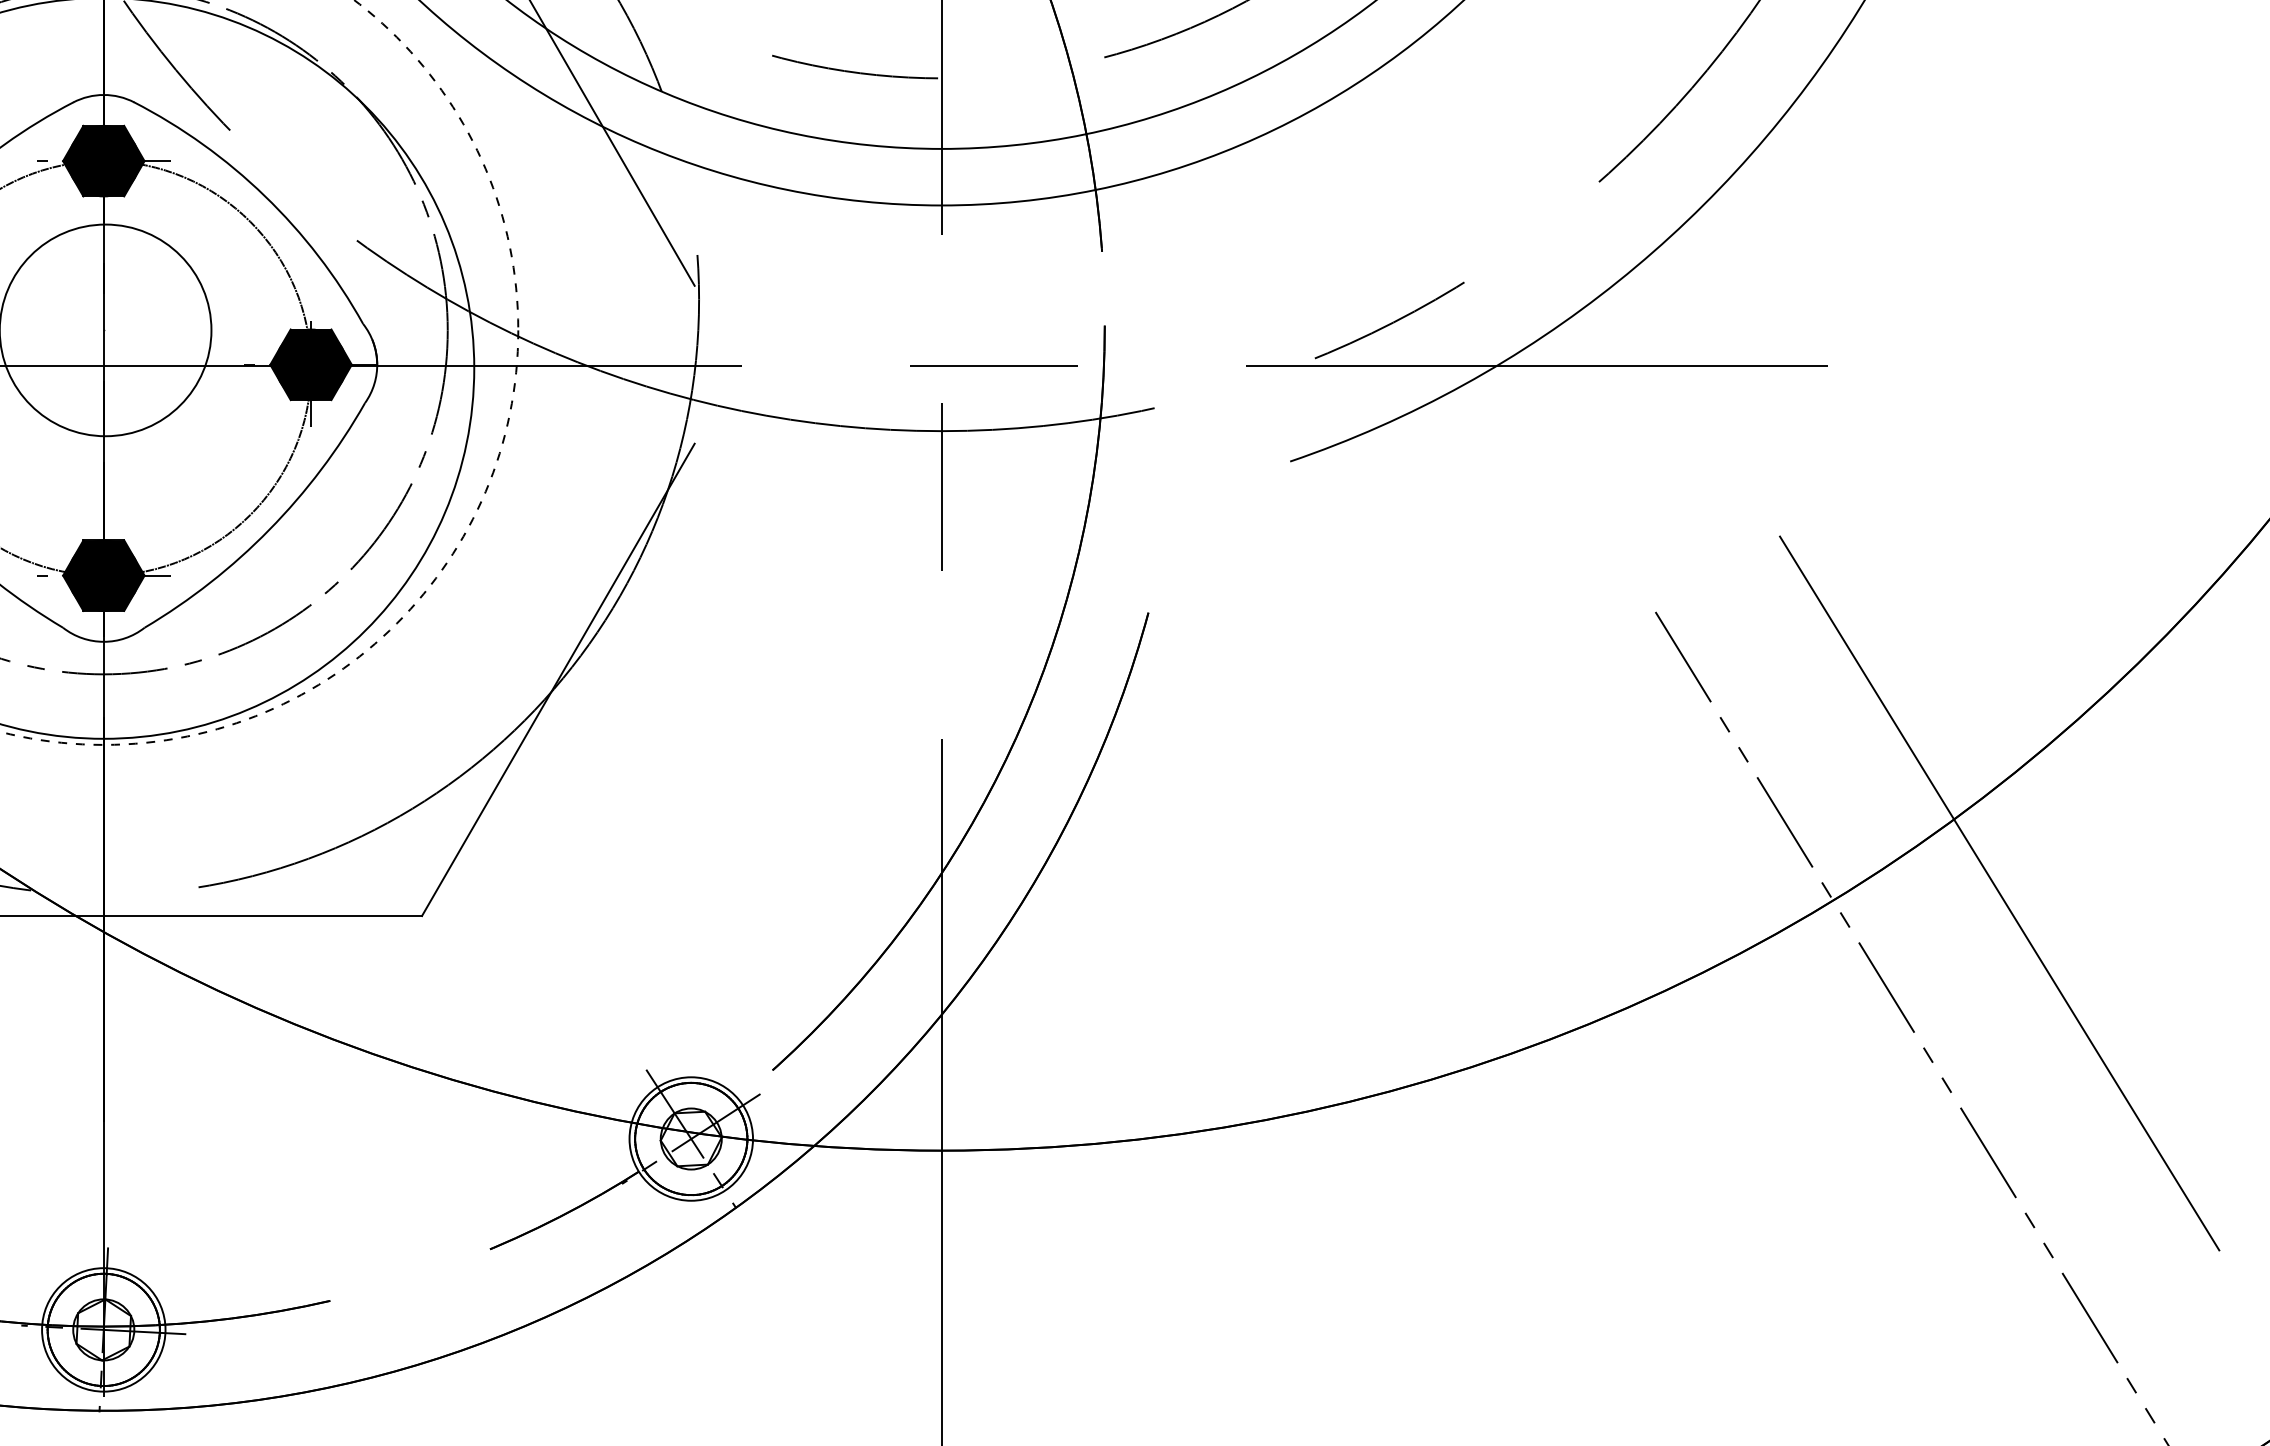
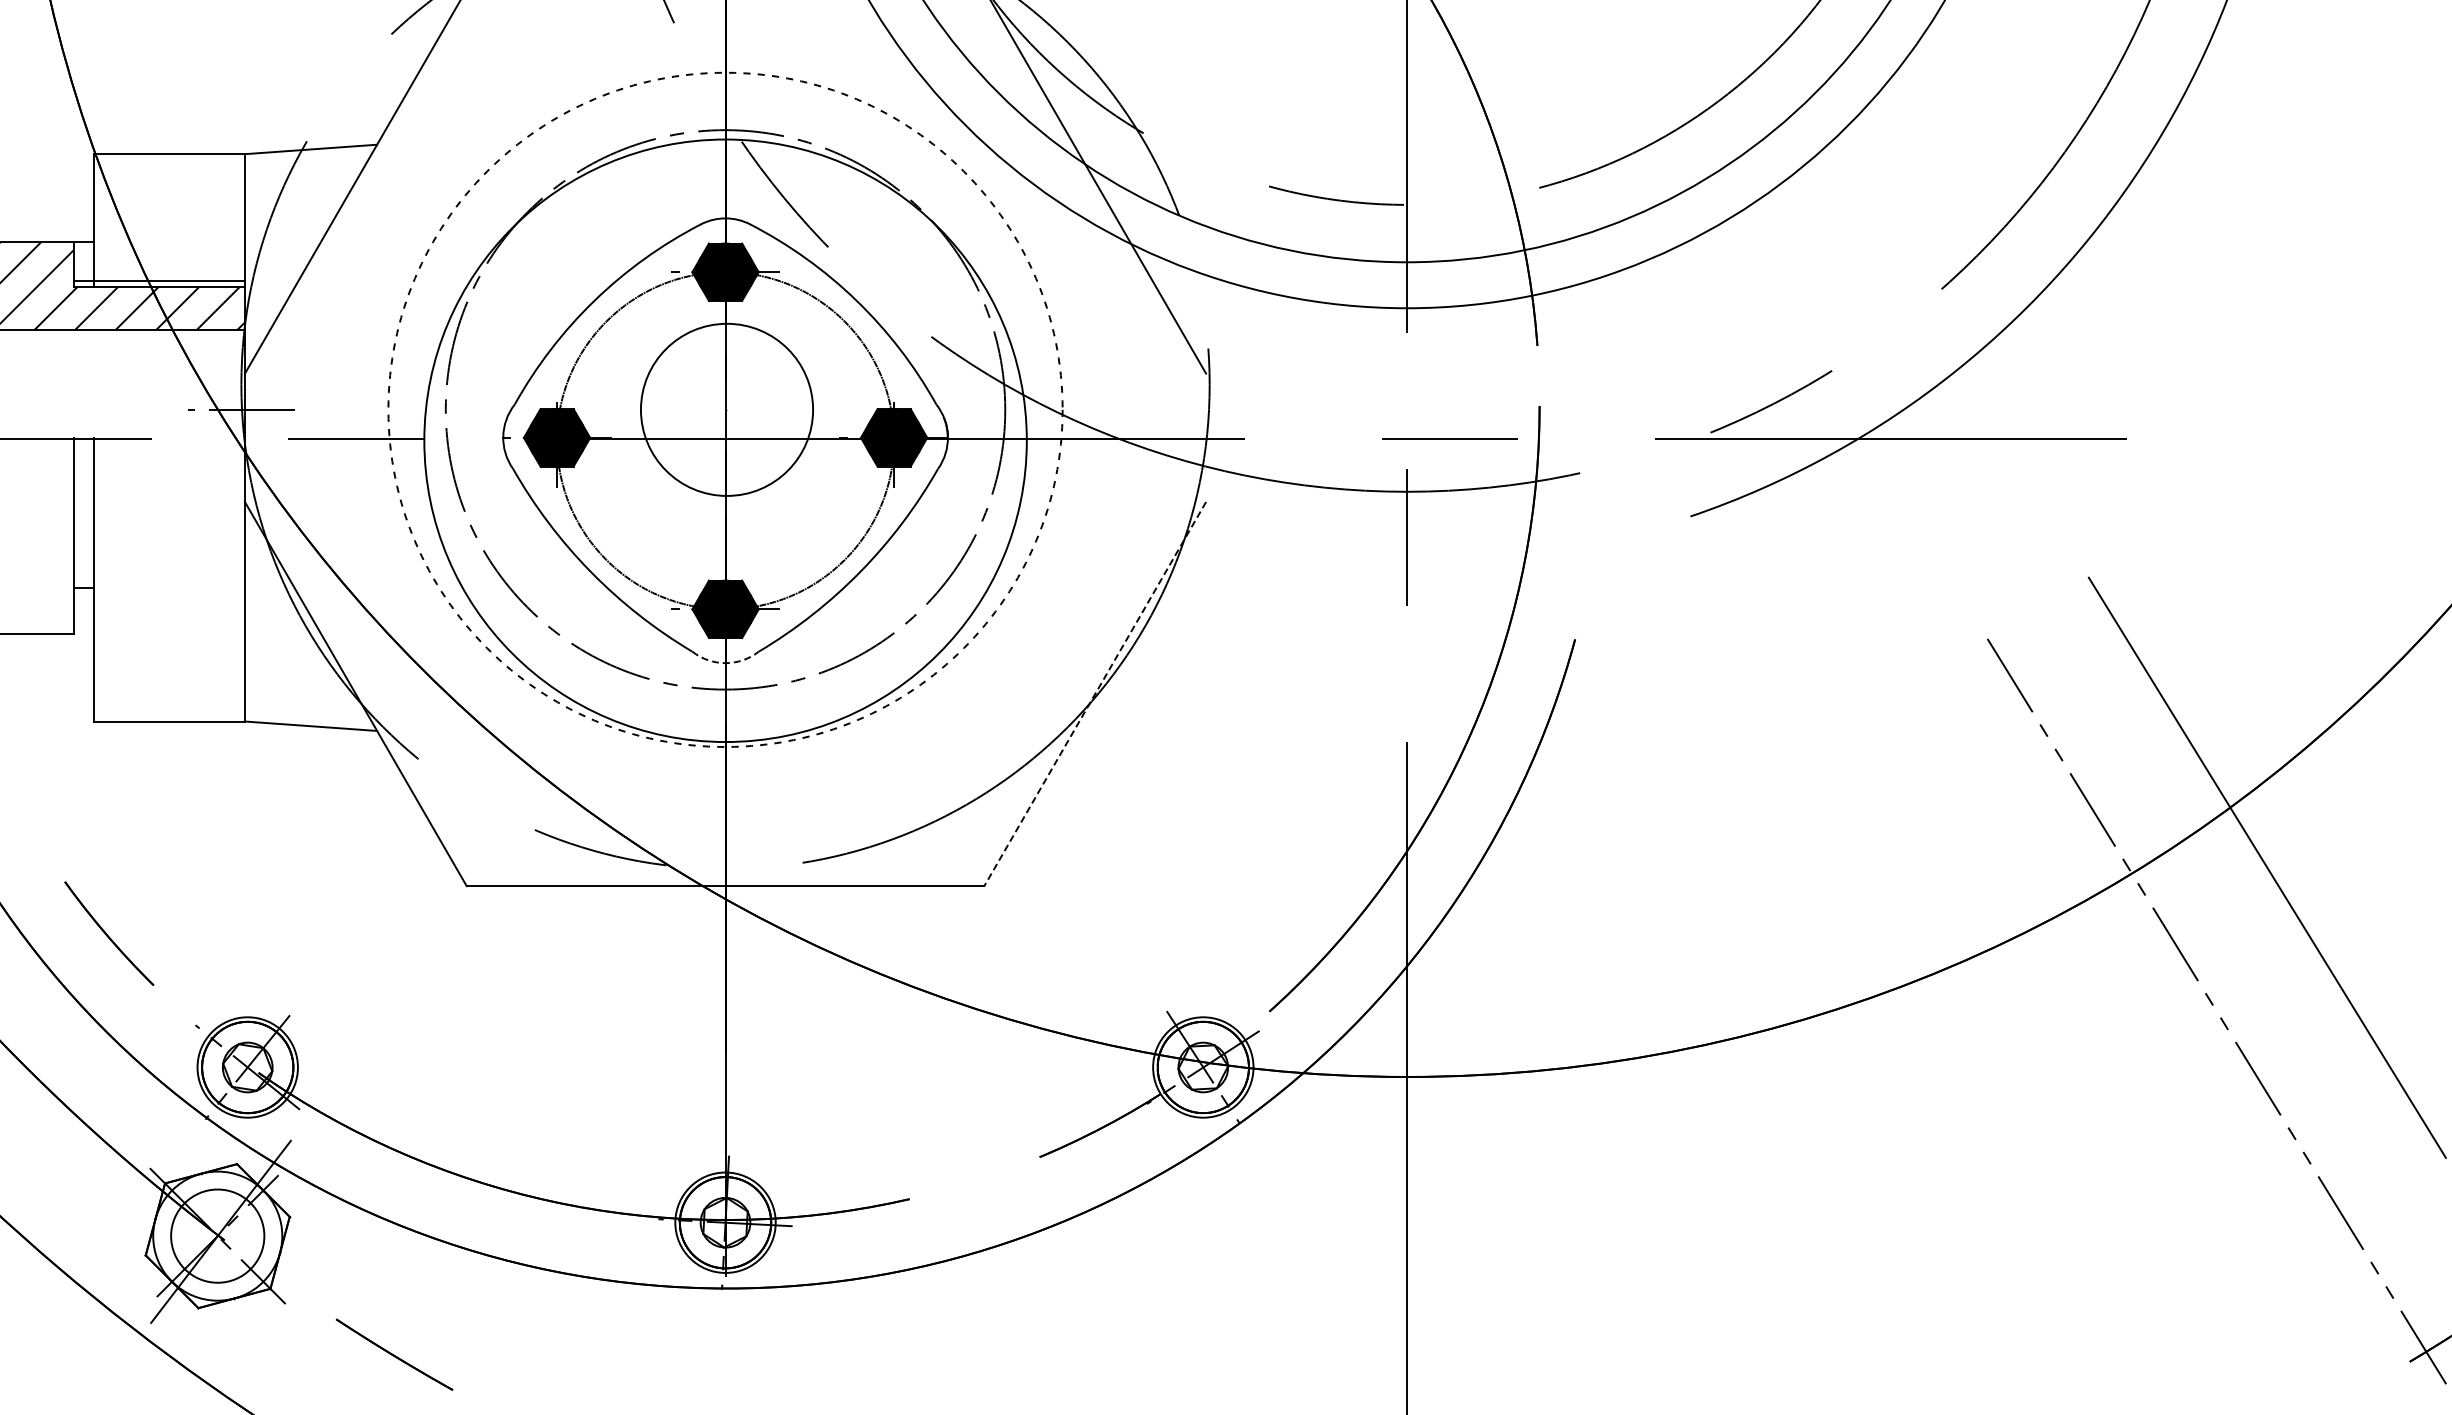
arc: (103, 642) -> (725, 663), solid -> dashed
line: (558, 680) -> (1095, 694), solid -> dashed

